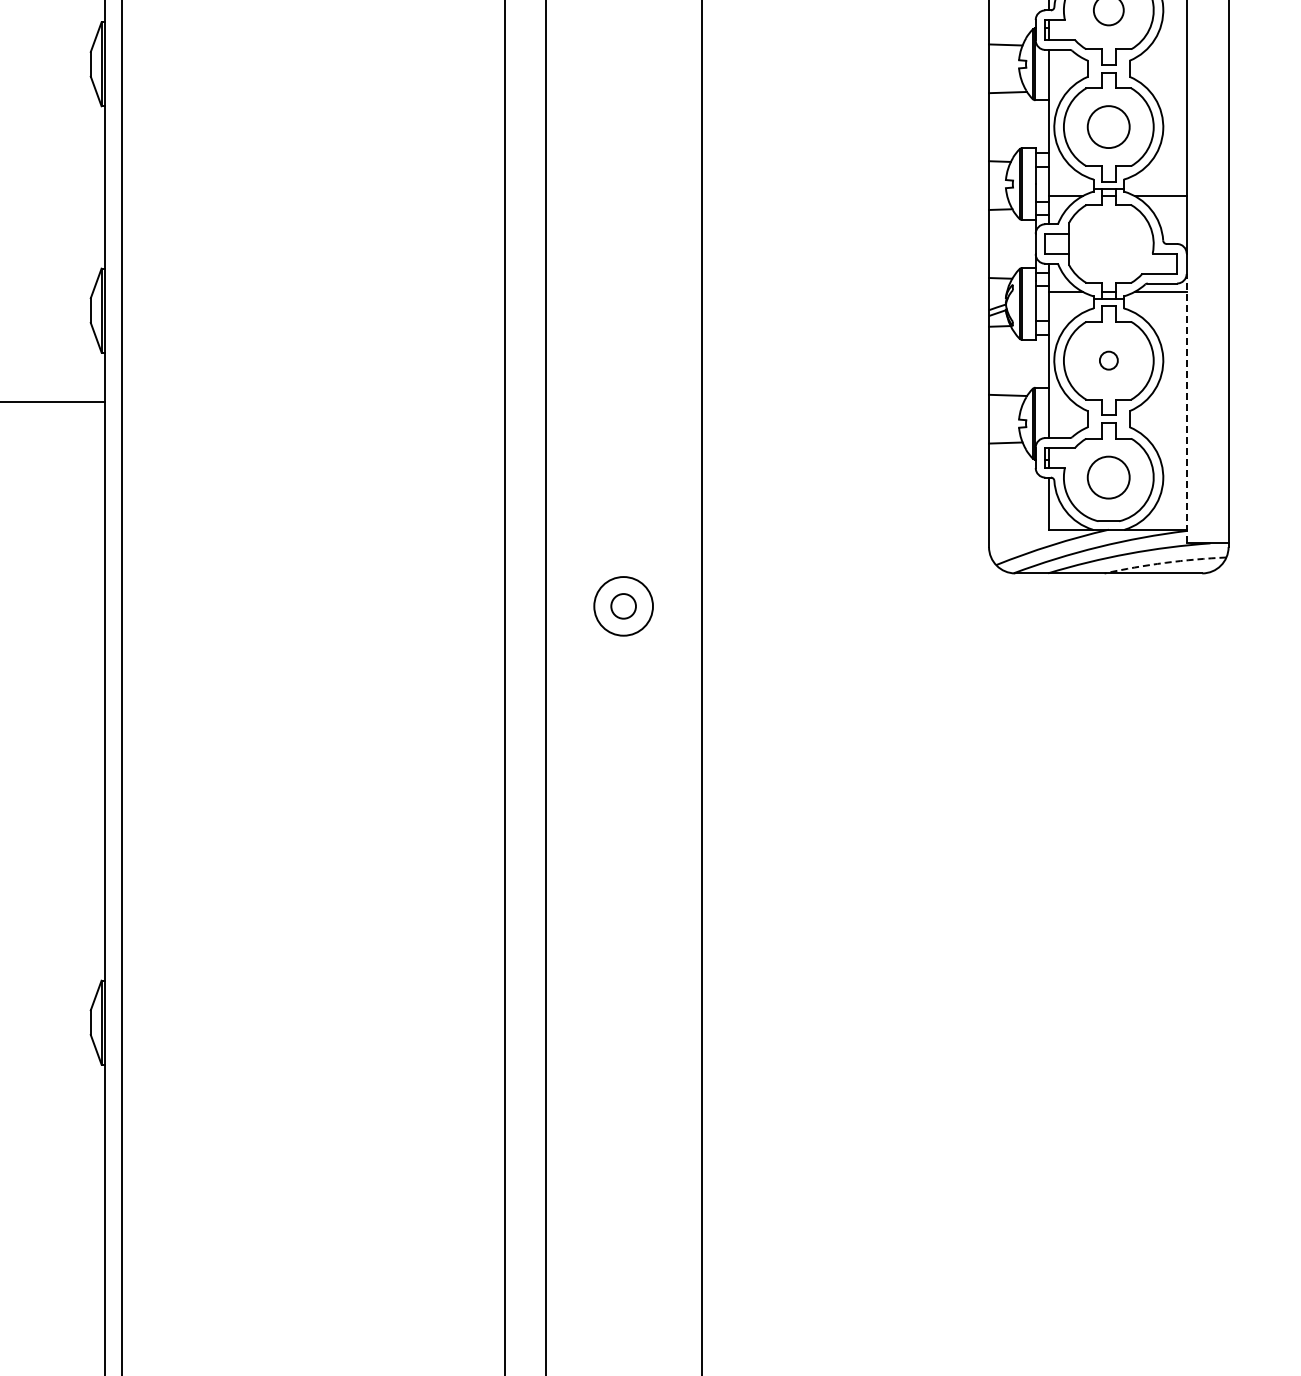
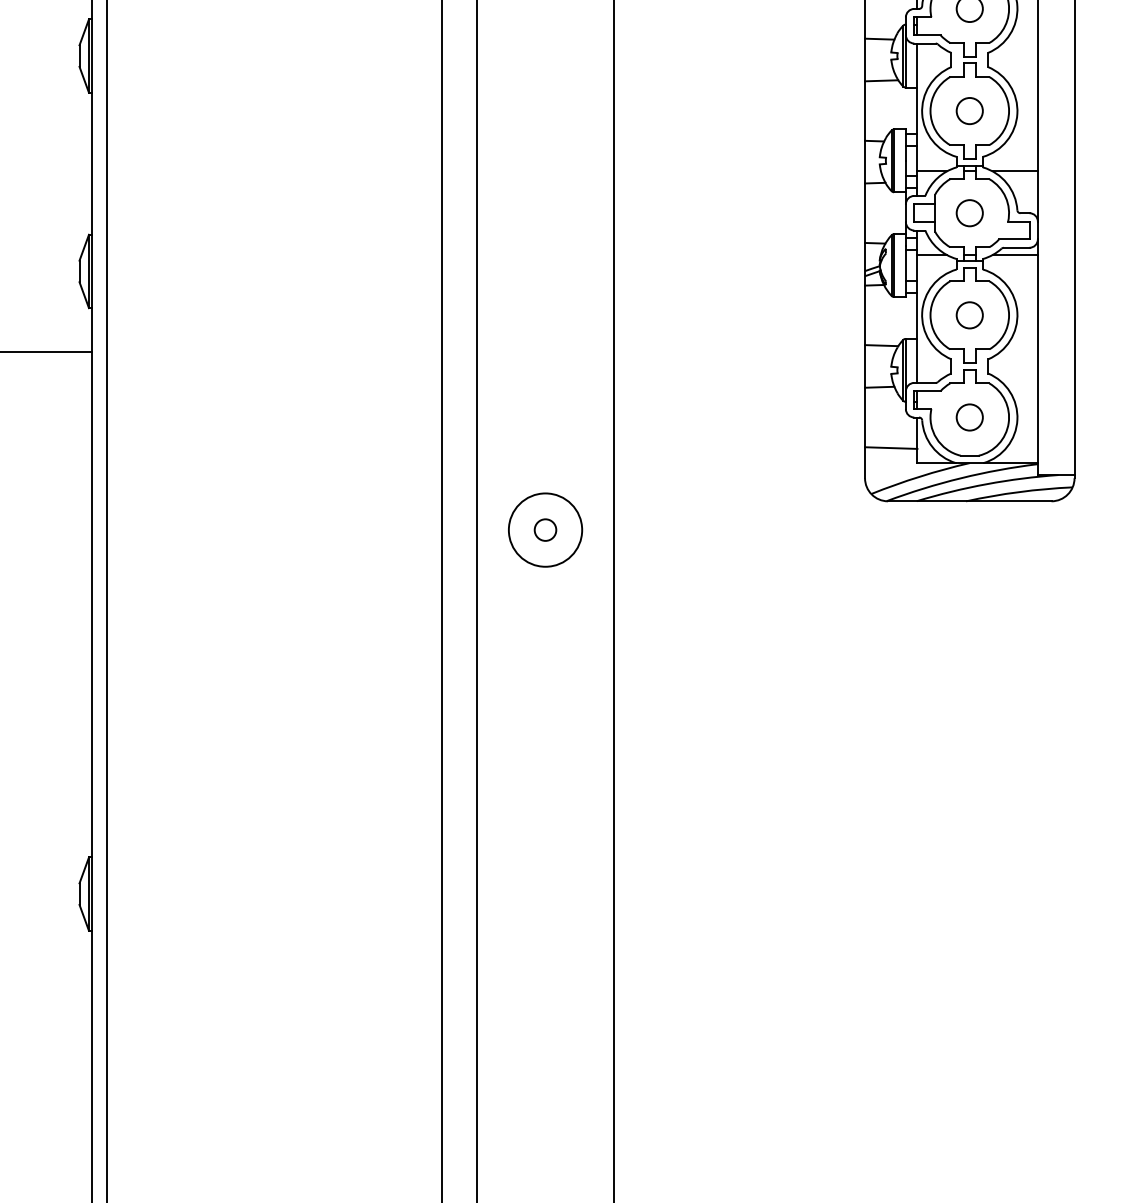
circle: (1108, 127) -> (969, 111), size x0.71
circle: (1108, 243) -> (969, 212), added
circle: (1108, 360) -> (969, 315), size x1.67
line: (1186, 408) -> (1037, 357), dashed -> solid
circle: (1108, 477) -> (969, 417), size x0.71
line: (1018, 512) -> (890, 448), added
arc: (1165, 562) -> (1019, 491), dashed -> solid
circle: (623, 606) -> (545, 530), size x1.43

